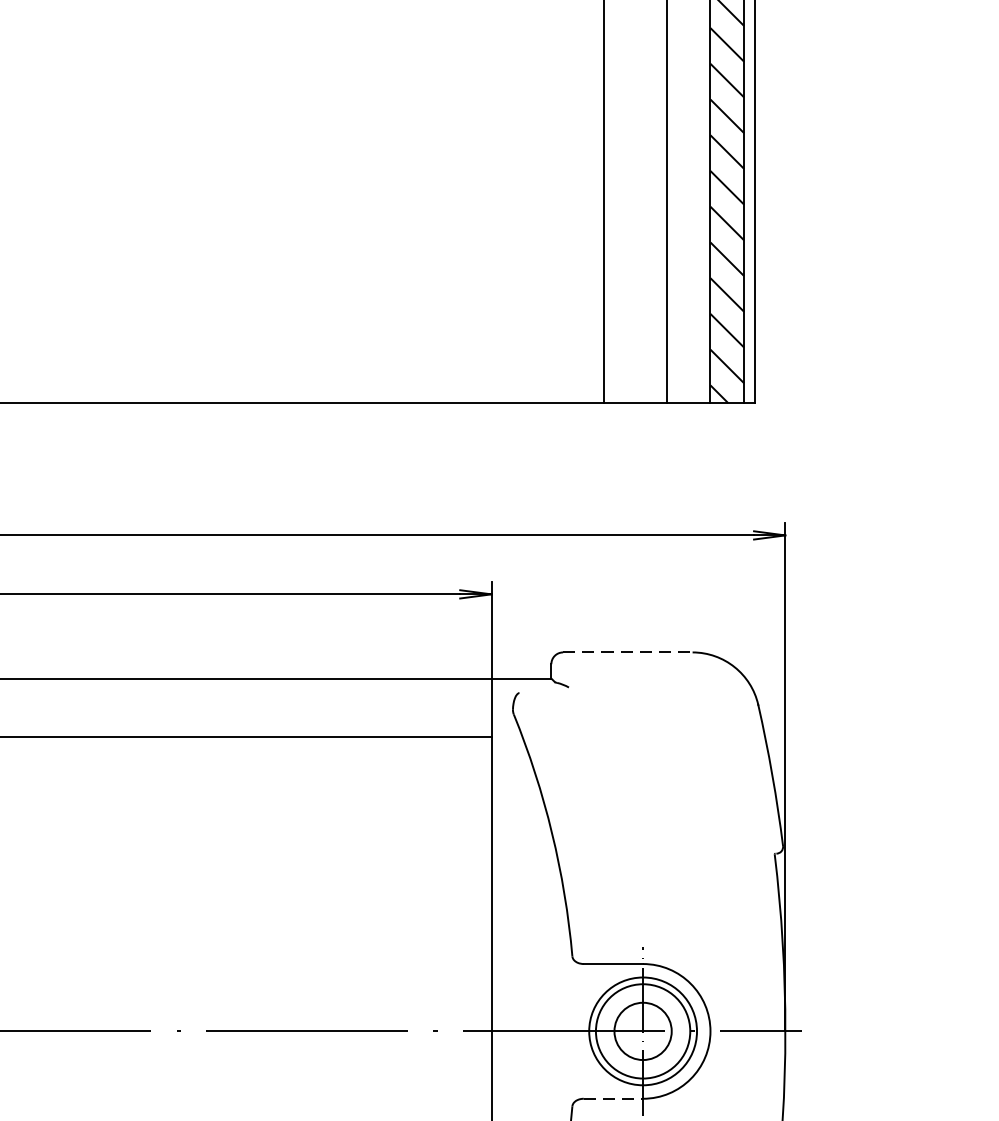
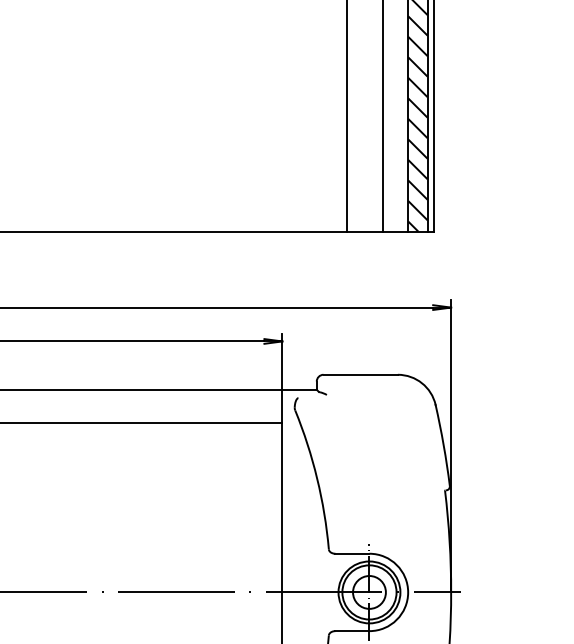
line: (629, 651) -> (361, 374), dashed -> solid
line: (613, 1099) -> (352, 631), dashed -> solid

